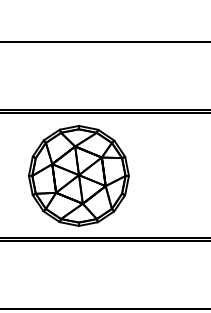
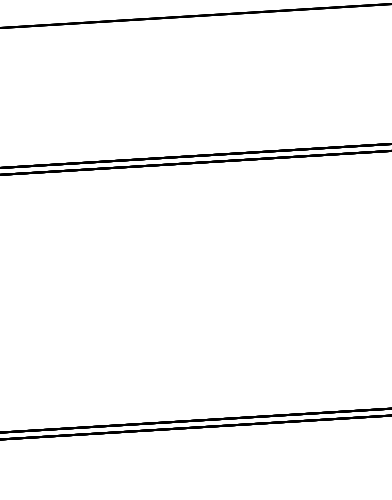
part: (78, 175) -> (133, 295), removed

